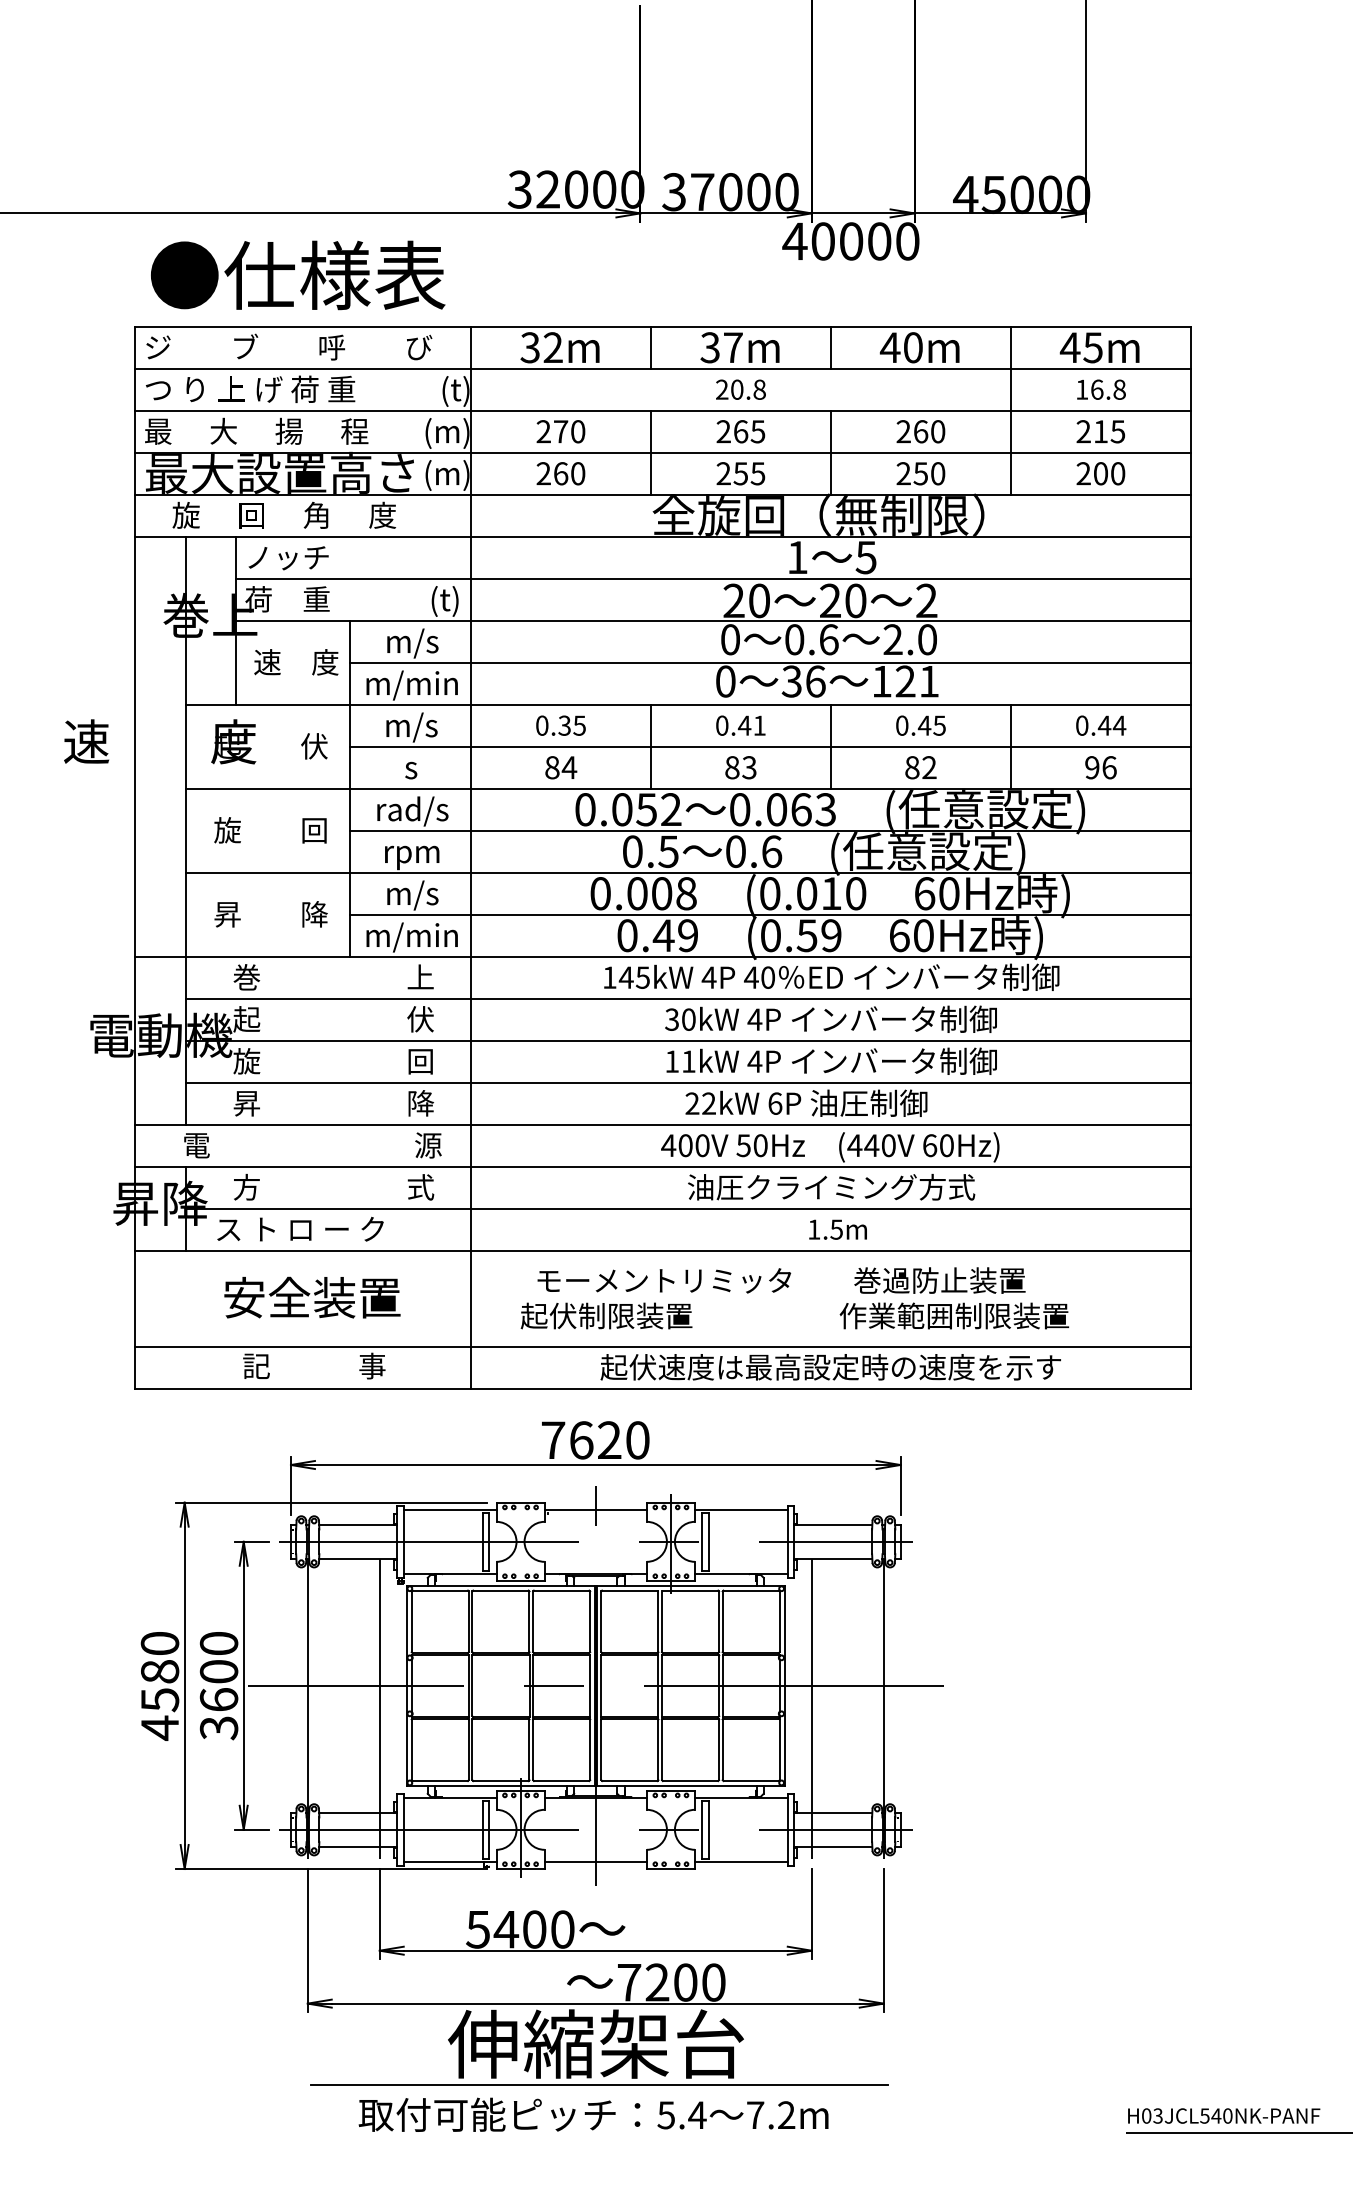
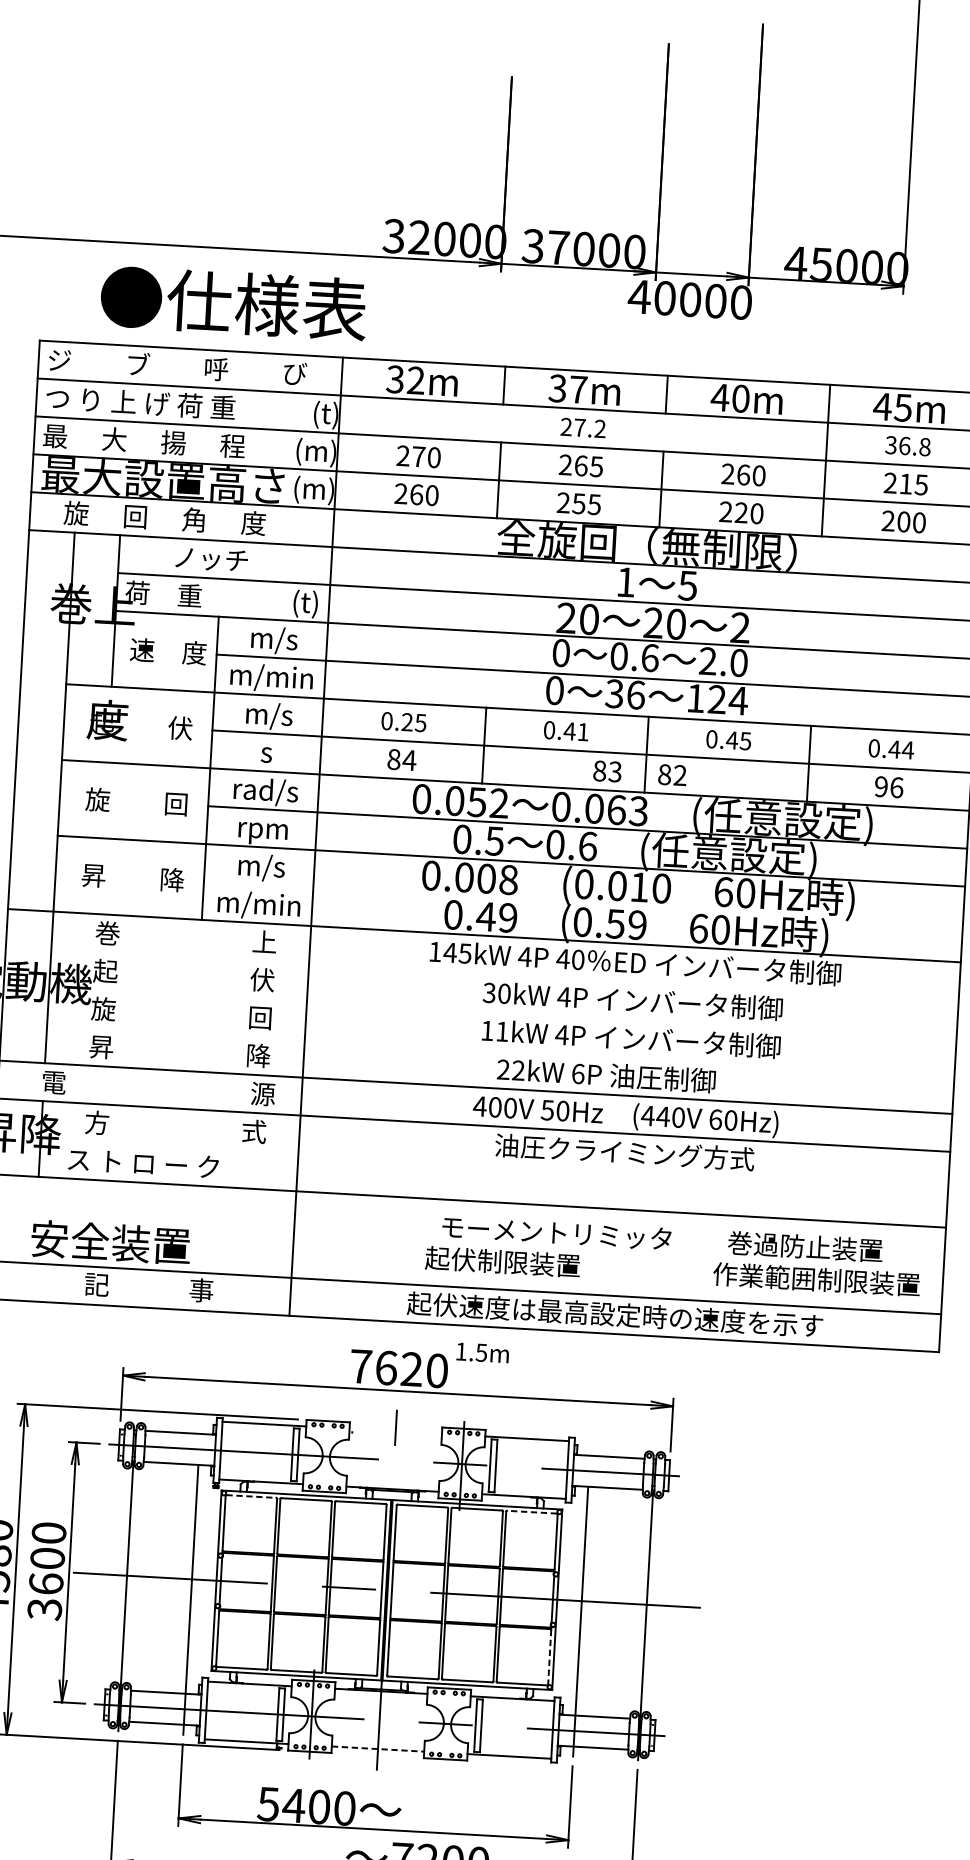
text: (298, 275) -> (234, 303), moved
text: (748, 389) -> (590, 428), 20.8 -> 27.2
text: (1081, 389) -> (890, 444), 16.8 -> 36.8
text: (920, 473) -> (741, 512), 250 -> 220
text: (288, 558) -> (211, 559), moved
text: (928, 681) -> (737, 700), 121 -> 124
text: (564, 725) -> (407, 722), 0.35 -> 0.25
text: (740, 767) -> (607, 771), moved
text: (920, 767) -> (672, 774), moved
line: (770, 914) -> (583, 903), removed
line: (688, 998) -> (505, 974), removed
line: (688, 1040) -> (503, 1012), removed
line: (688, 1082) -> (501, 1050), removed
line: (688, 1208) -> (494, 1164), removed
text: (837, 1229) -> (482, 1352), moved
text: (312, 1297) -> (111, 1242), moved
text: (794, 1298) -> (673, 1255), moved
line: (595, 1509) -> (395, 1431), removed
line: (440, 1590) -> (251, 1496), solid -> dashed
line: (751, 1590) -> (532, 1512), solid -> dashed
line: (779, 1750) -> (549, 1657), solid -> dashed
line: (596, 1861) -> (378, 1748), solid -> dashed

